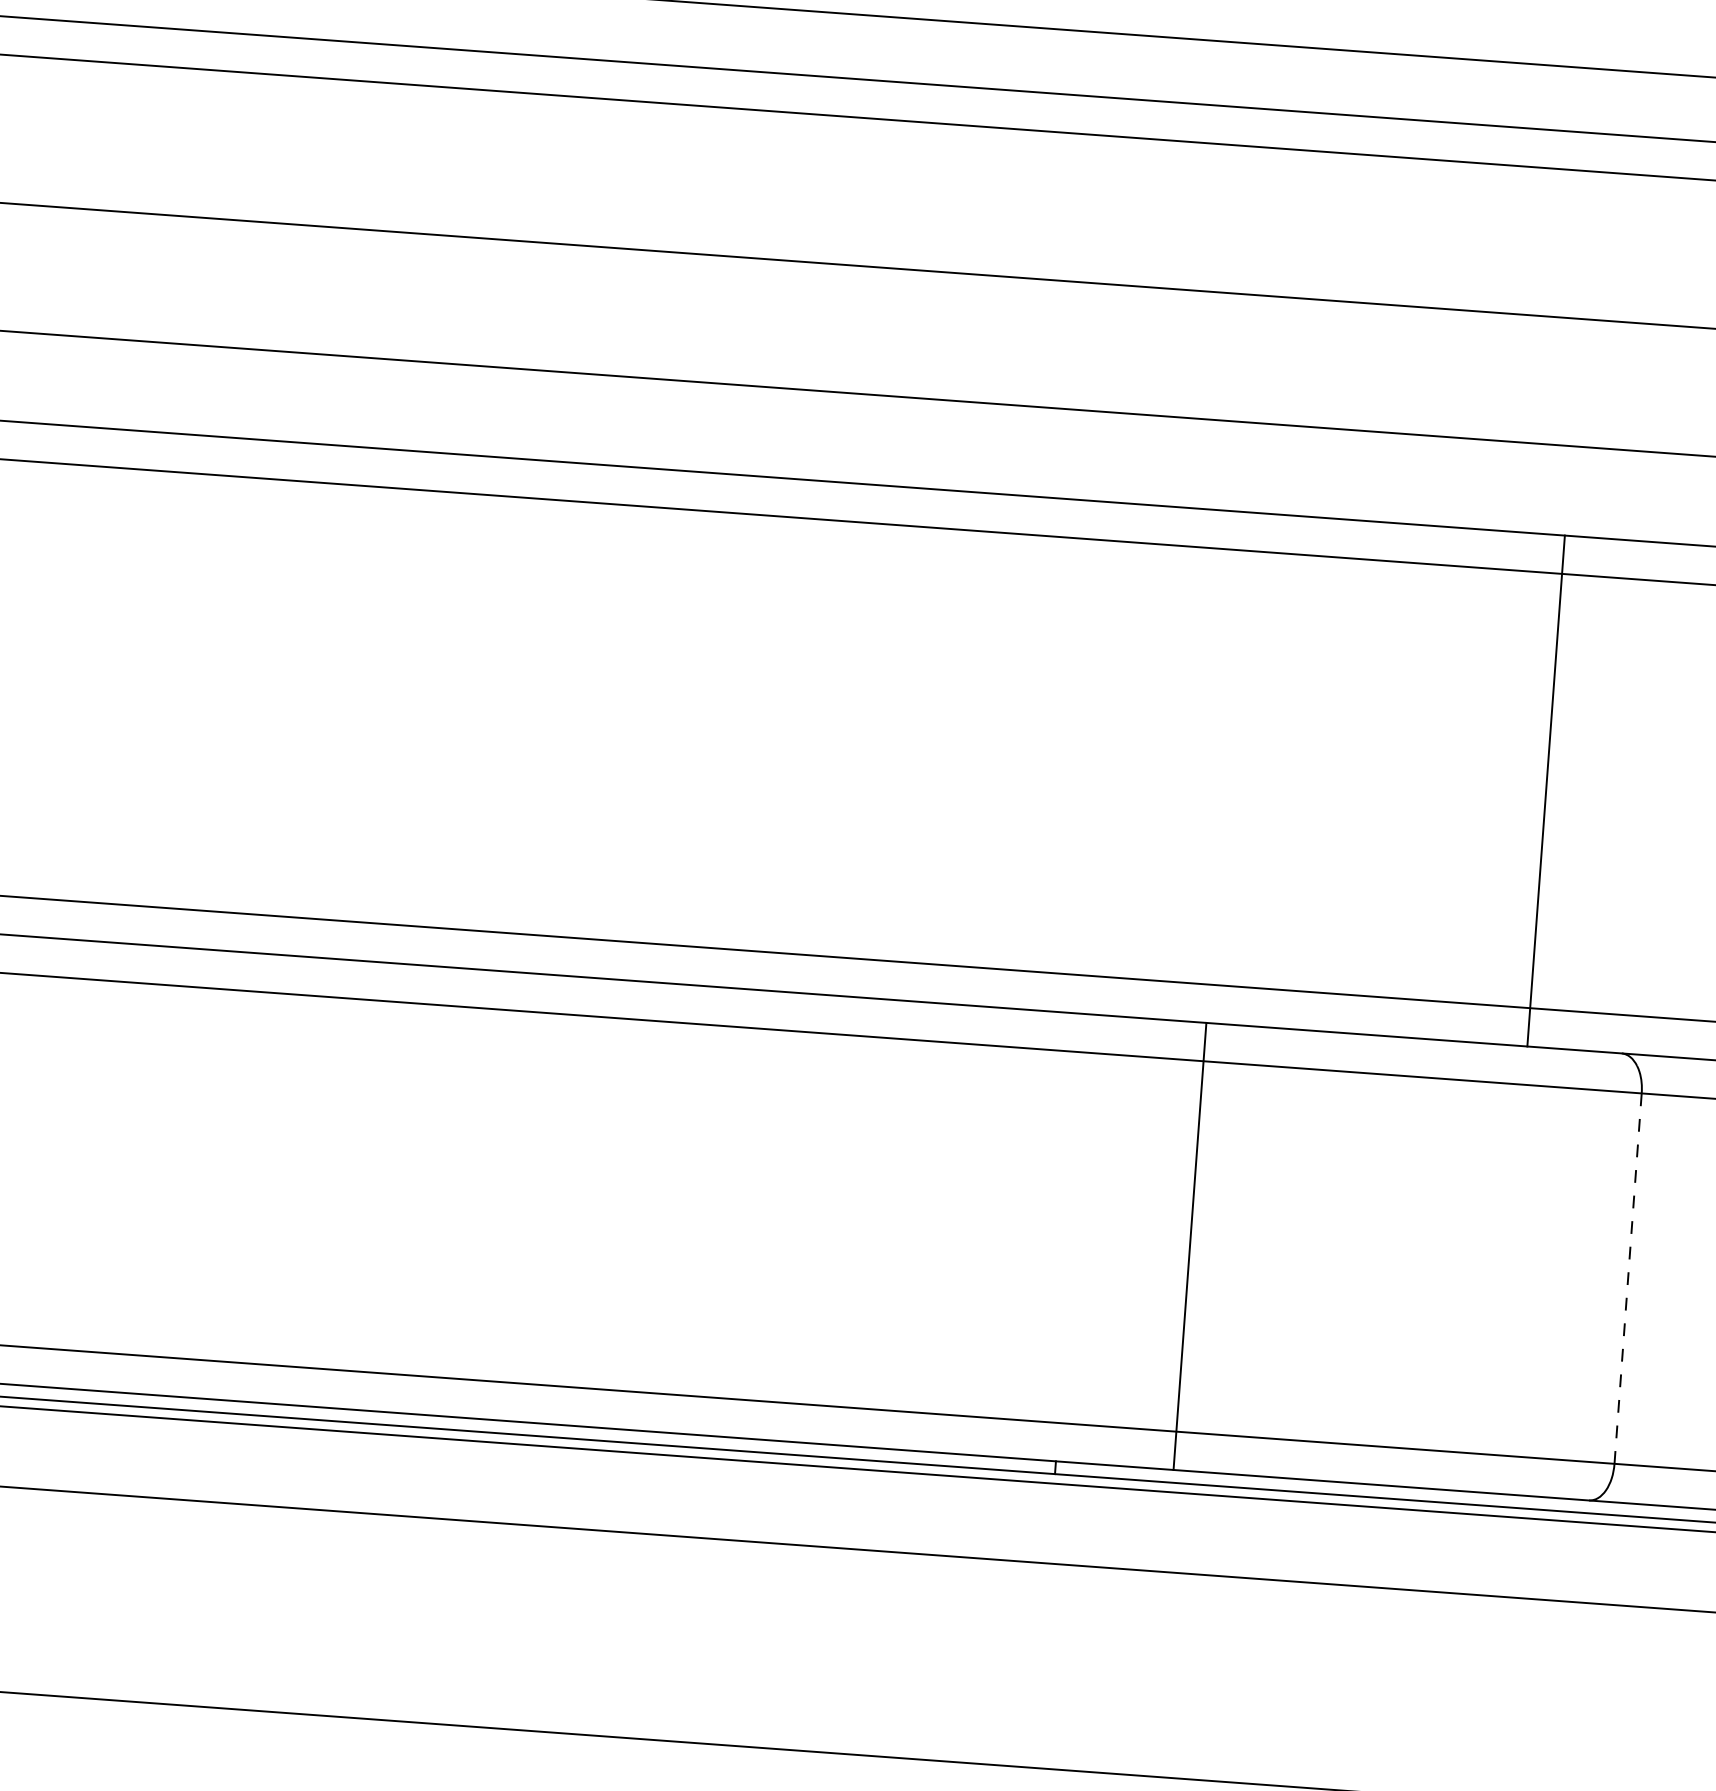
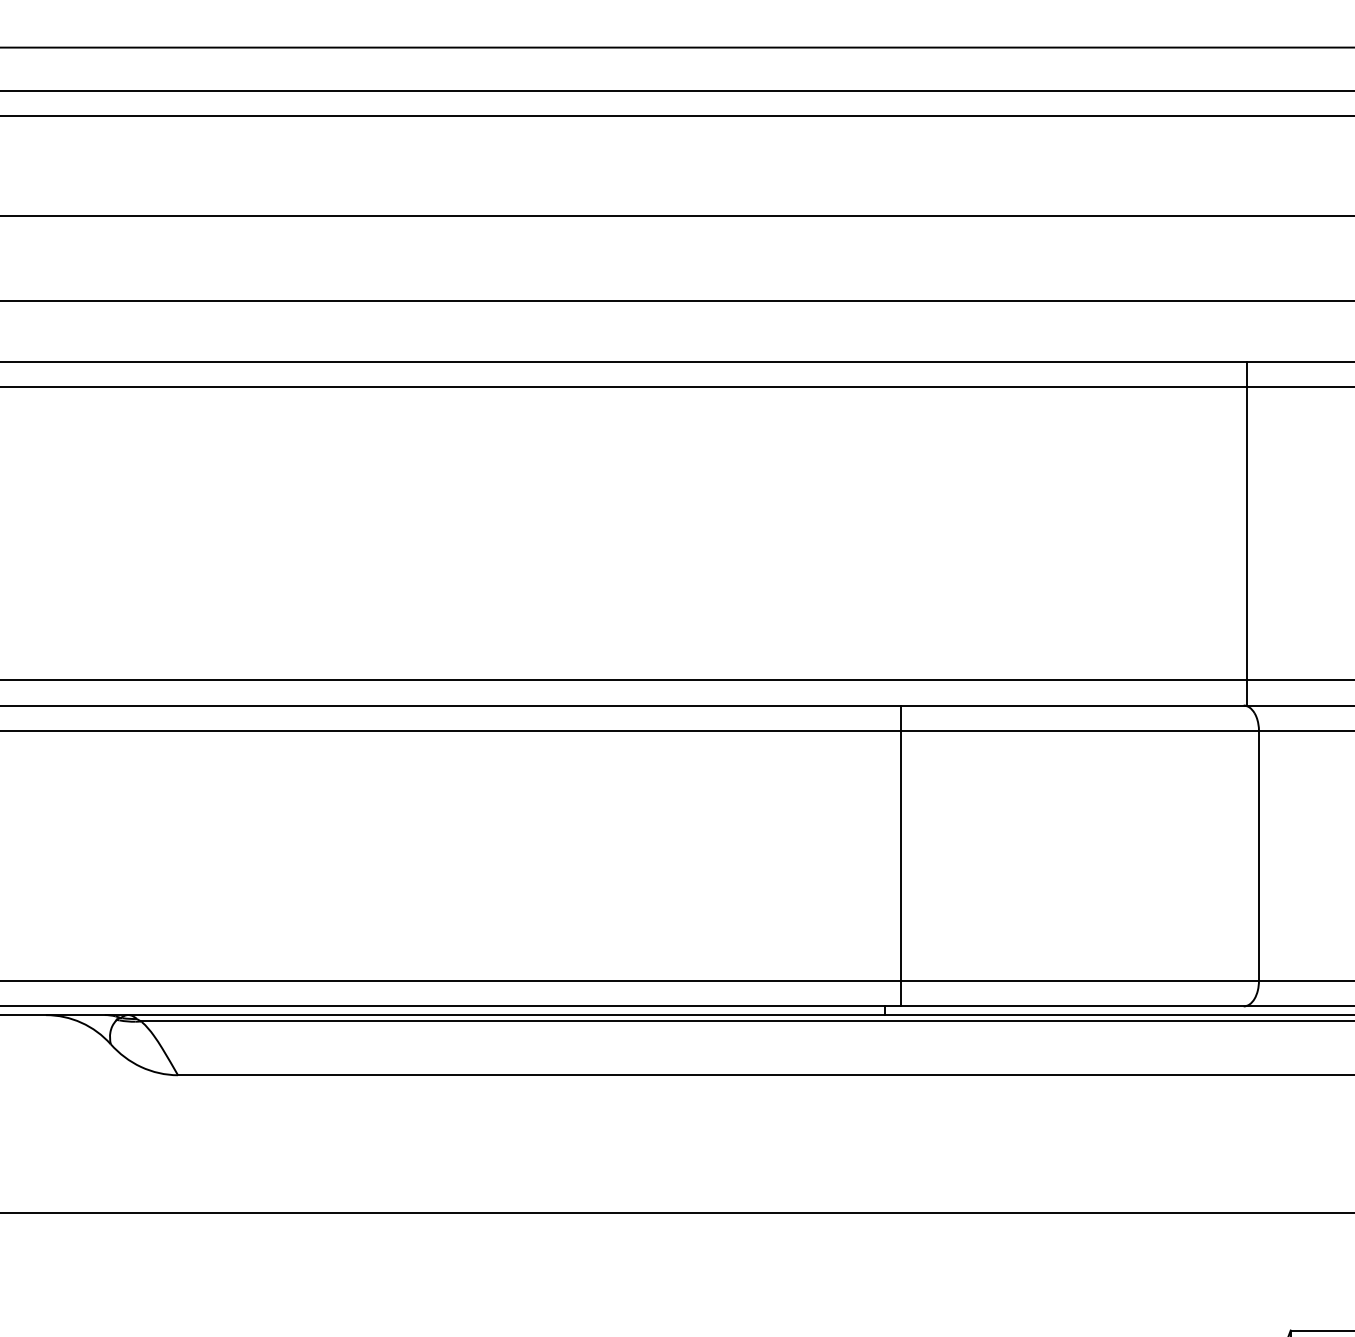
line: (1546, 790) -> (1247, 533), moved
line: (1190, 1245) -> (901, 855), moved
line: (1627, 1277) -> (1258, 855), dashed -> solid

